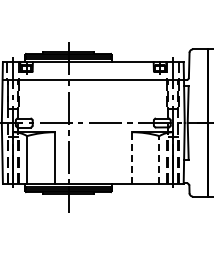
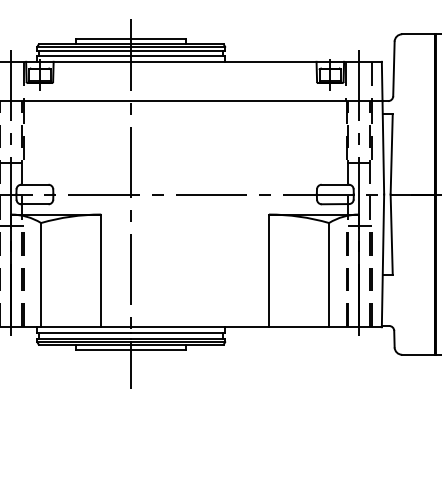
line: (131, 158) -> (268, 271), dashed -> solid
line: (159, 160) -> (329, 276), dashed -> solid

